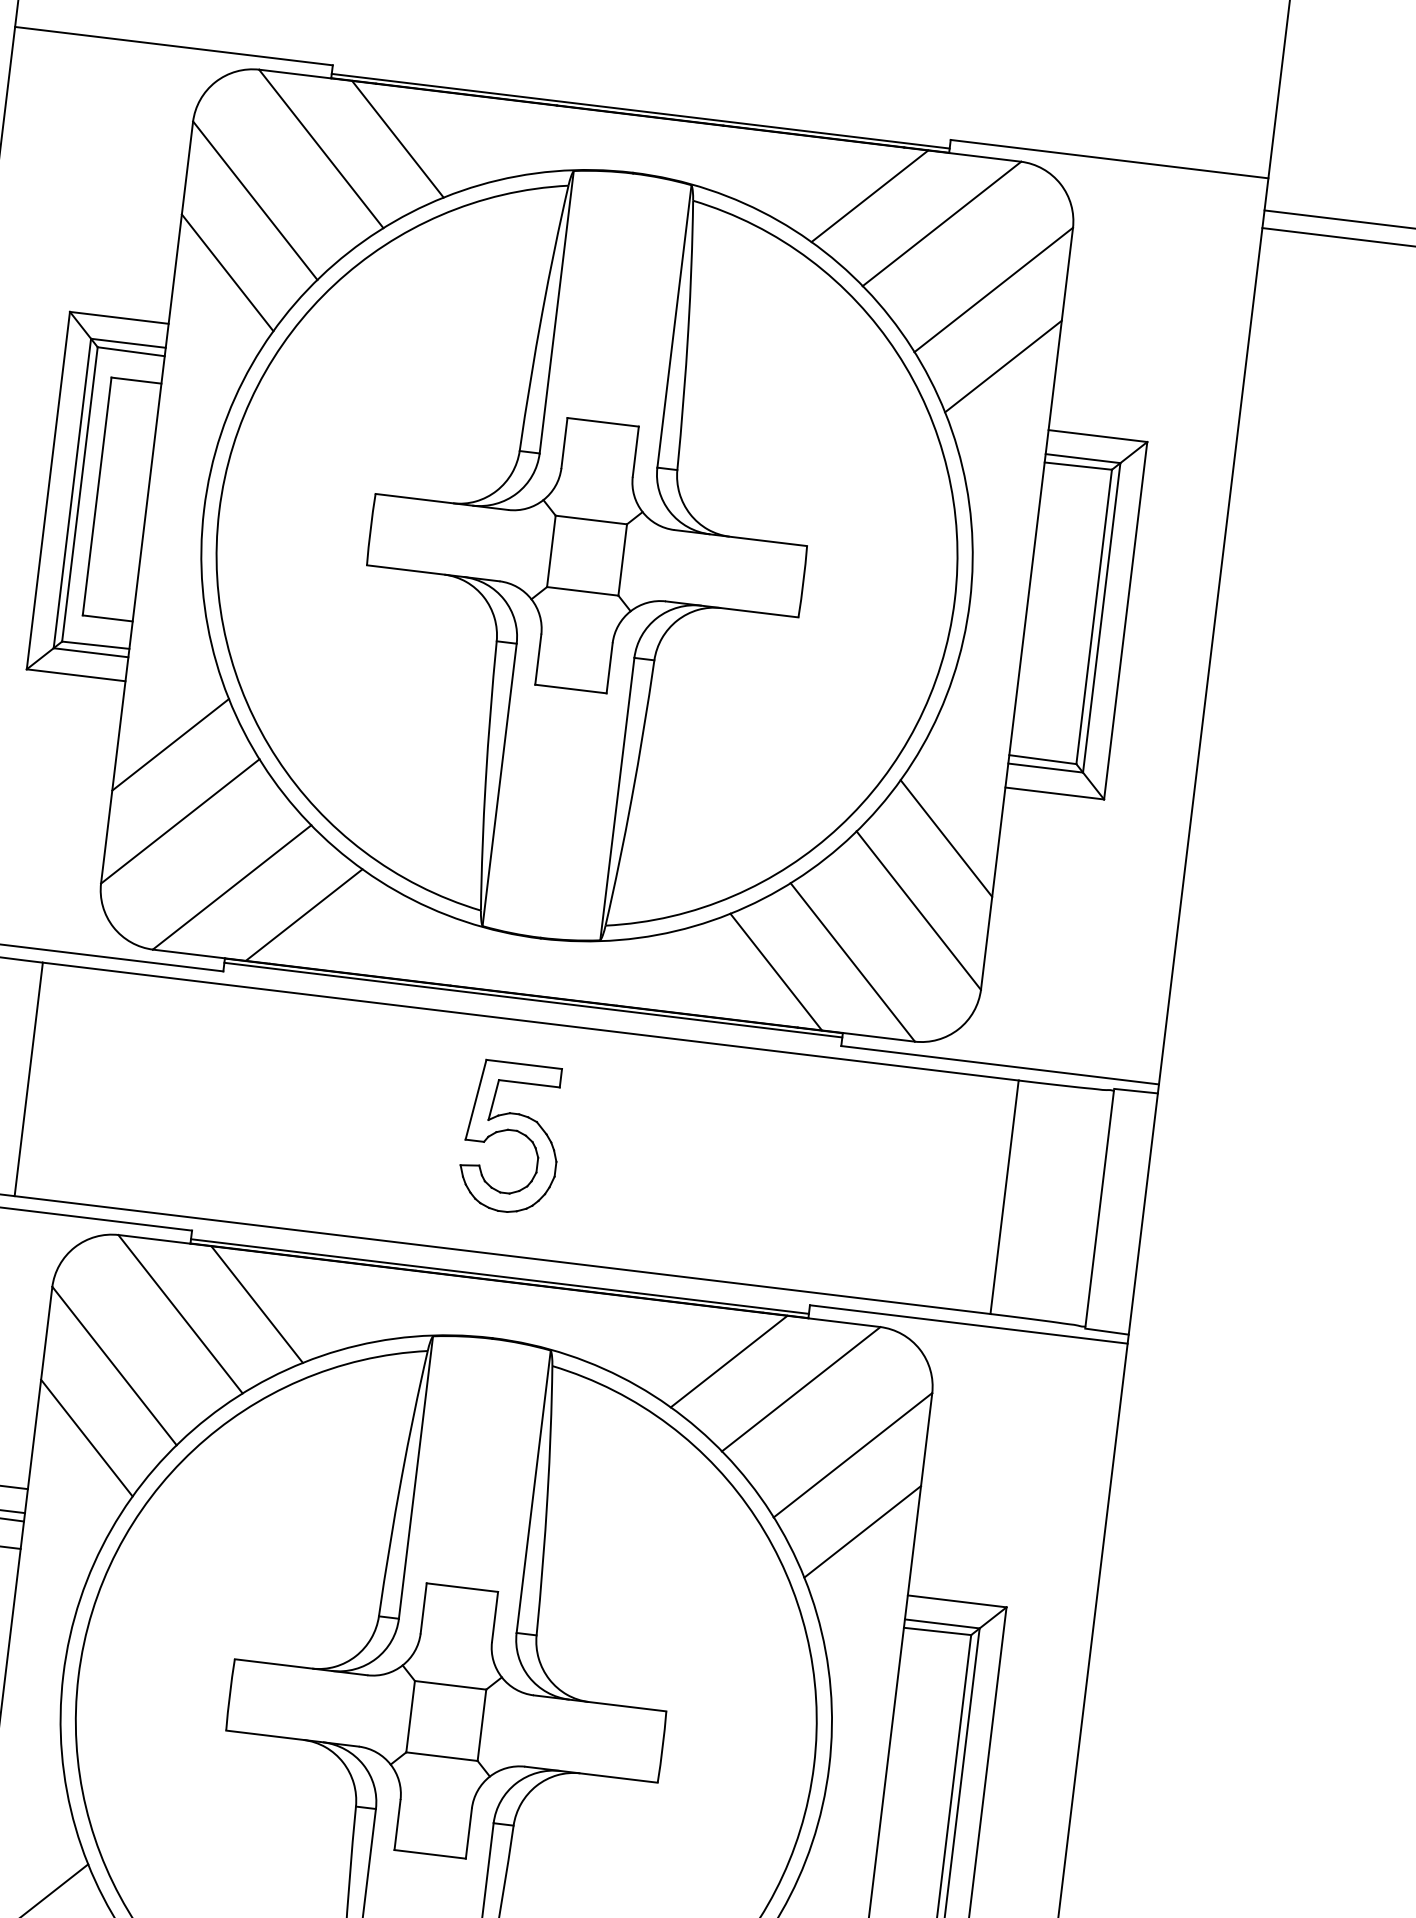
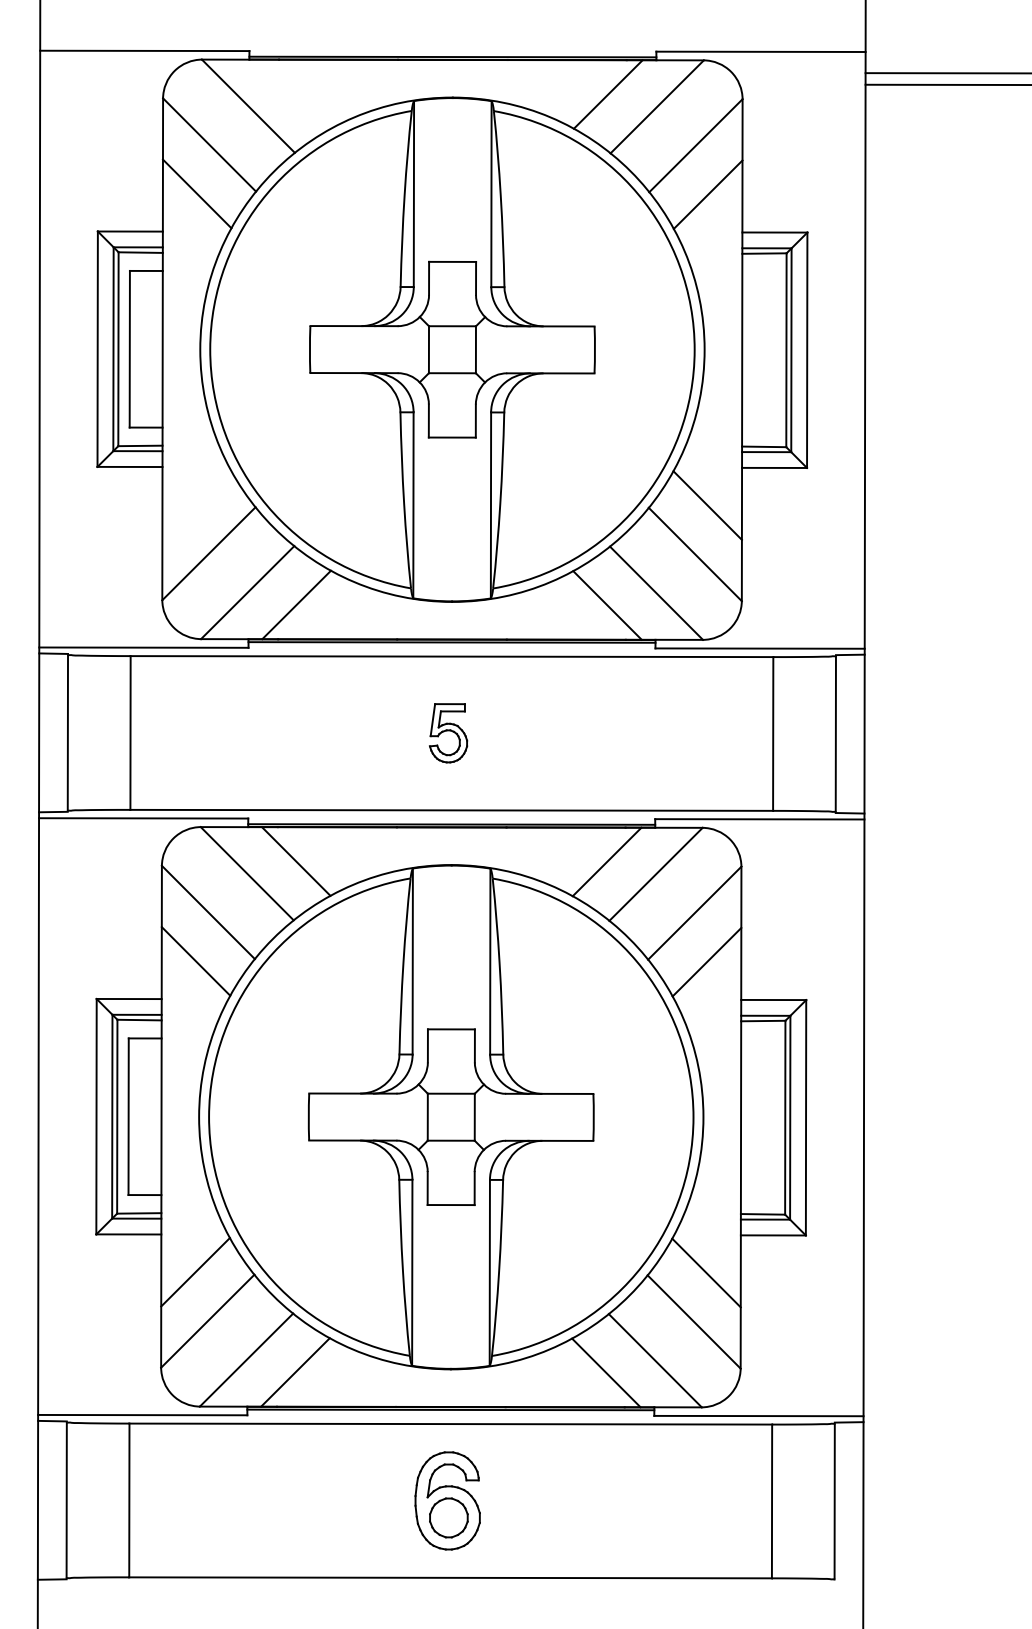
line: (398, 138) -> (297, 93), removed
line: (170, 744) -> (196, 504), removed
part: (511, 1136) -> (448, 732), size x0.6

